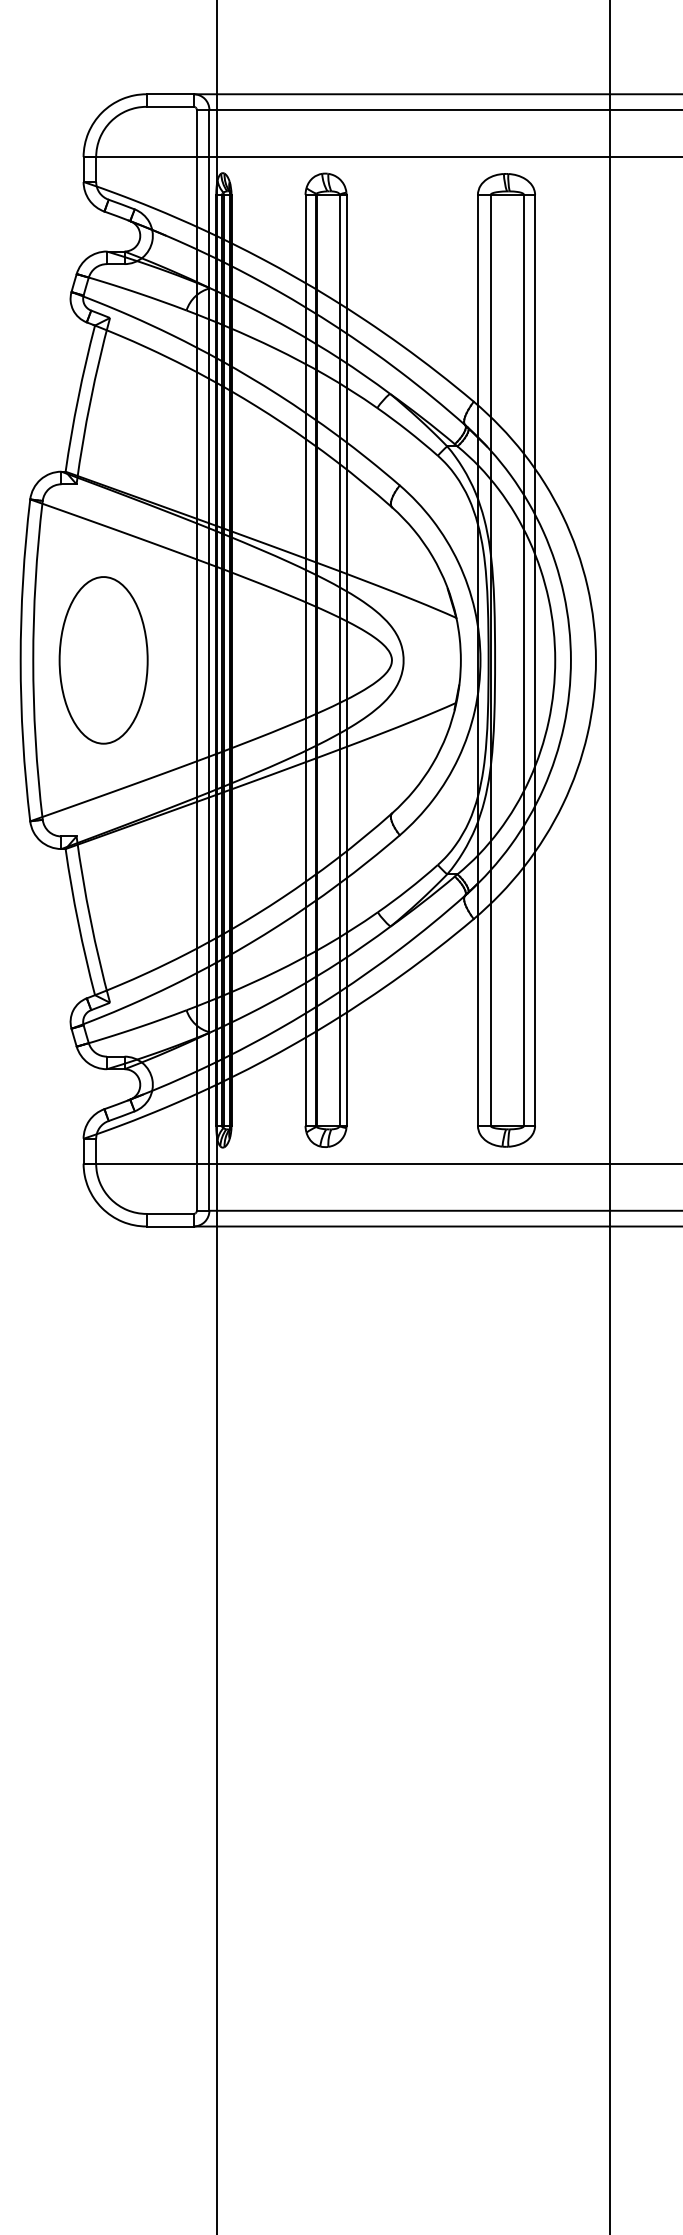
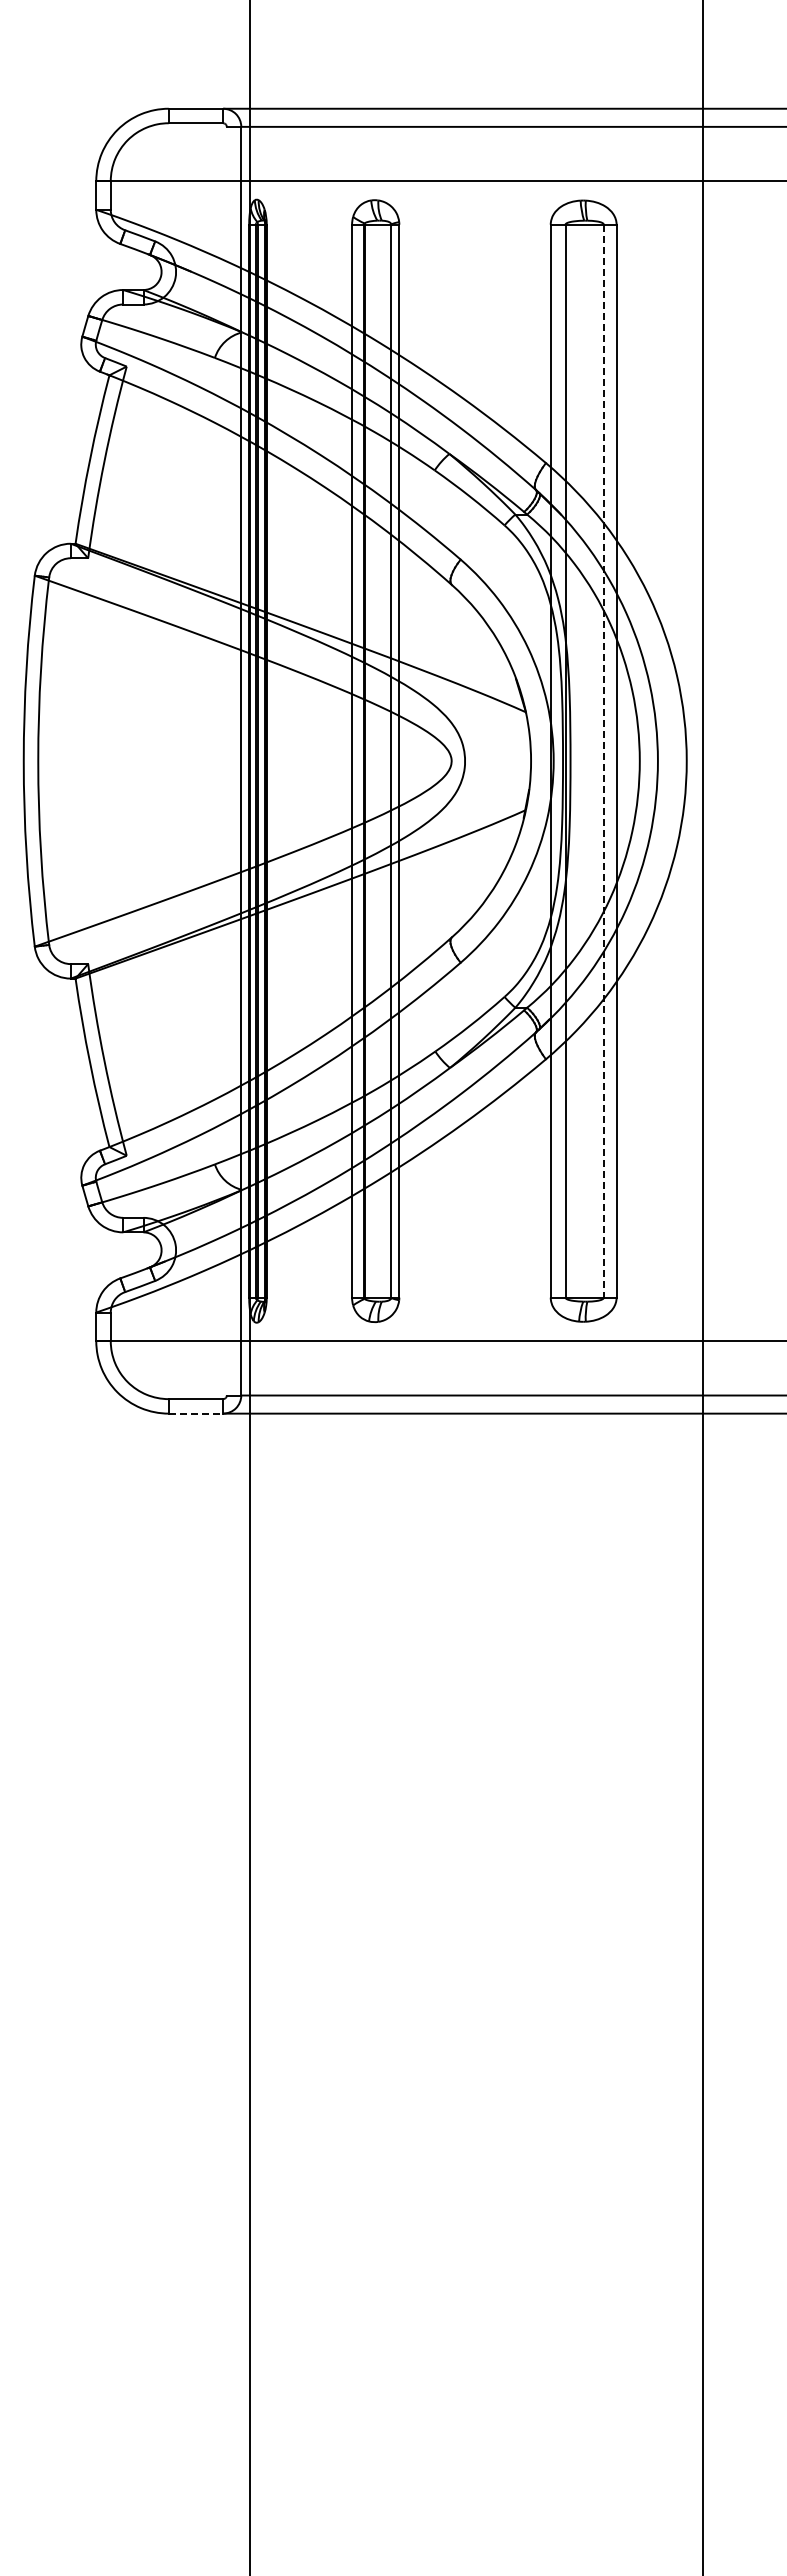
line: (196, 659) -> (226, 760), removed
part: (102, 660) -> (118, 761), removed
line: (523, 660) -> (603, 761), solid -> dashed
line: (170, 1226) -> (196, 1413), solid -> dashed

